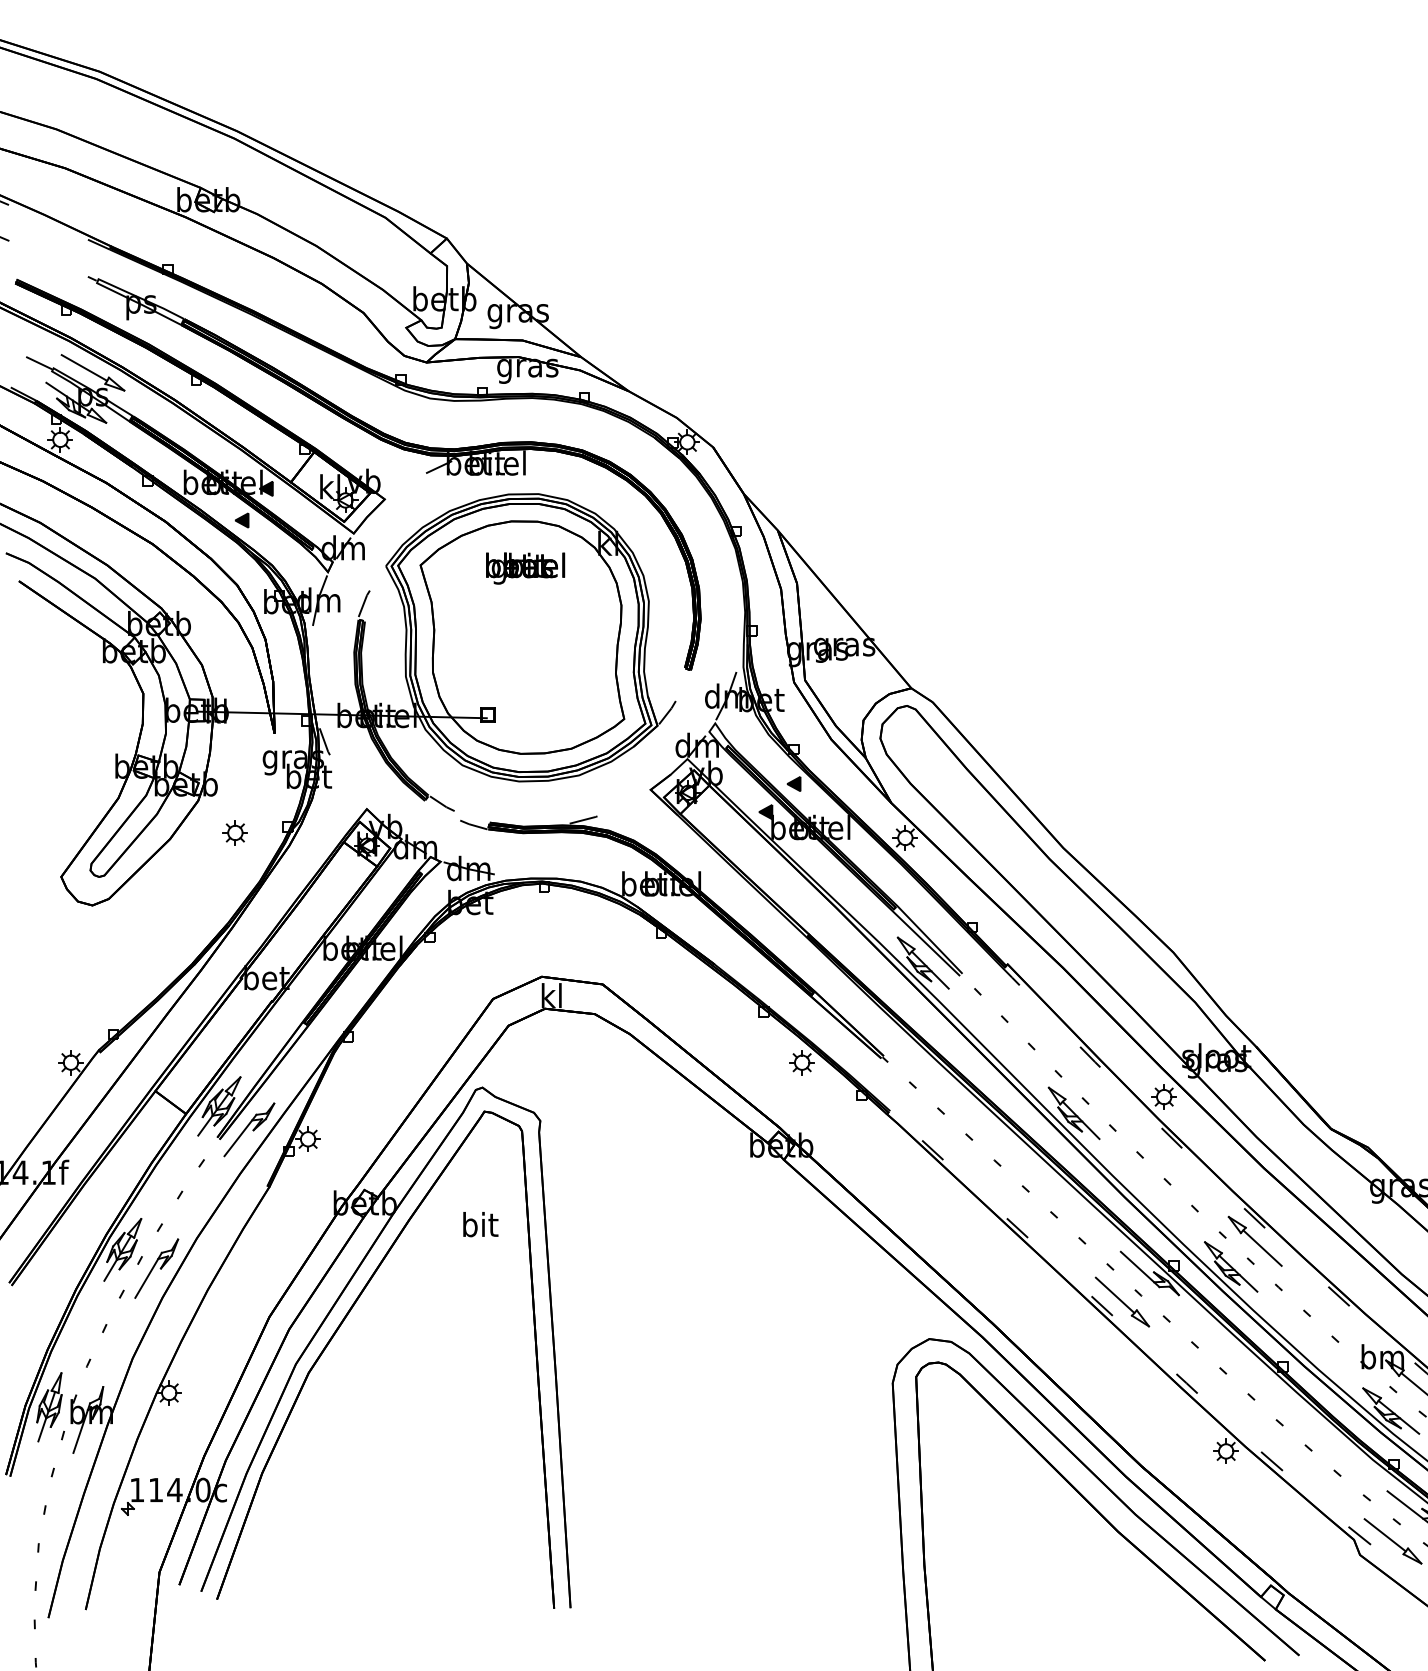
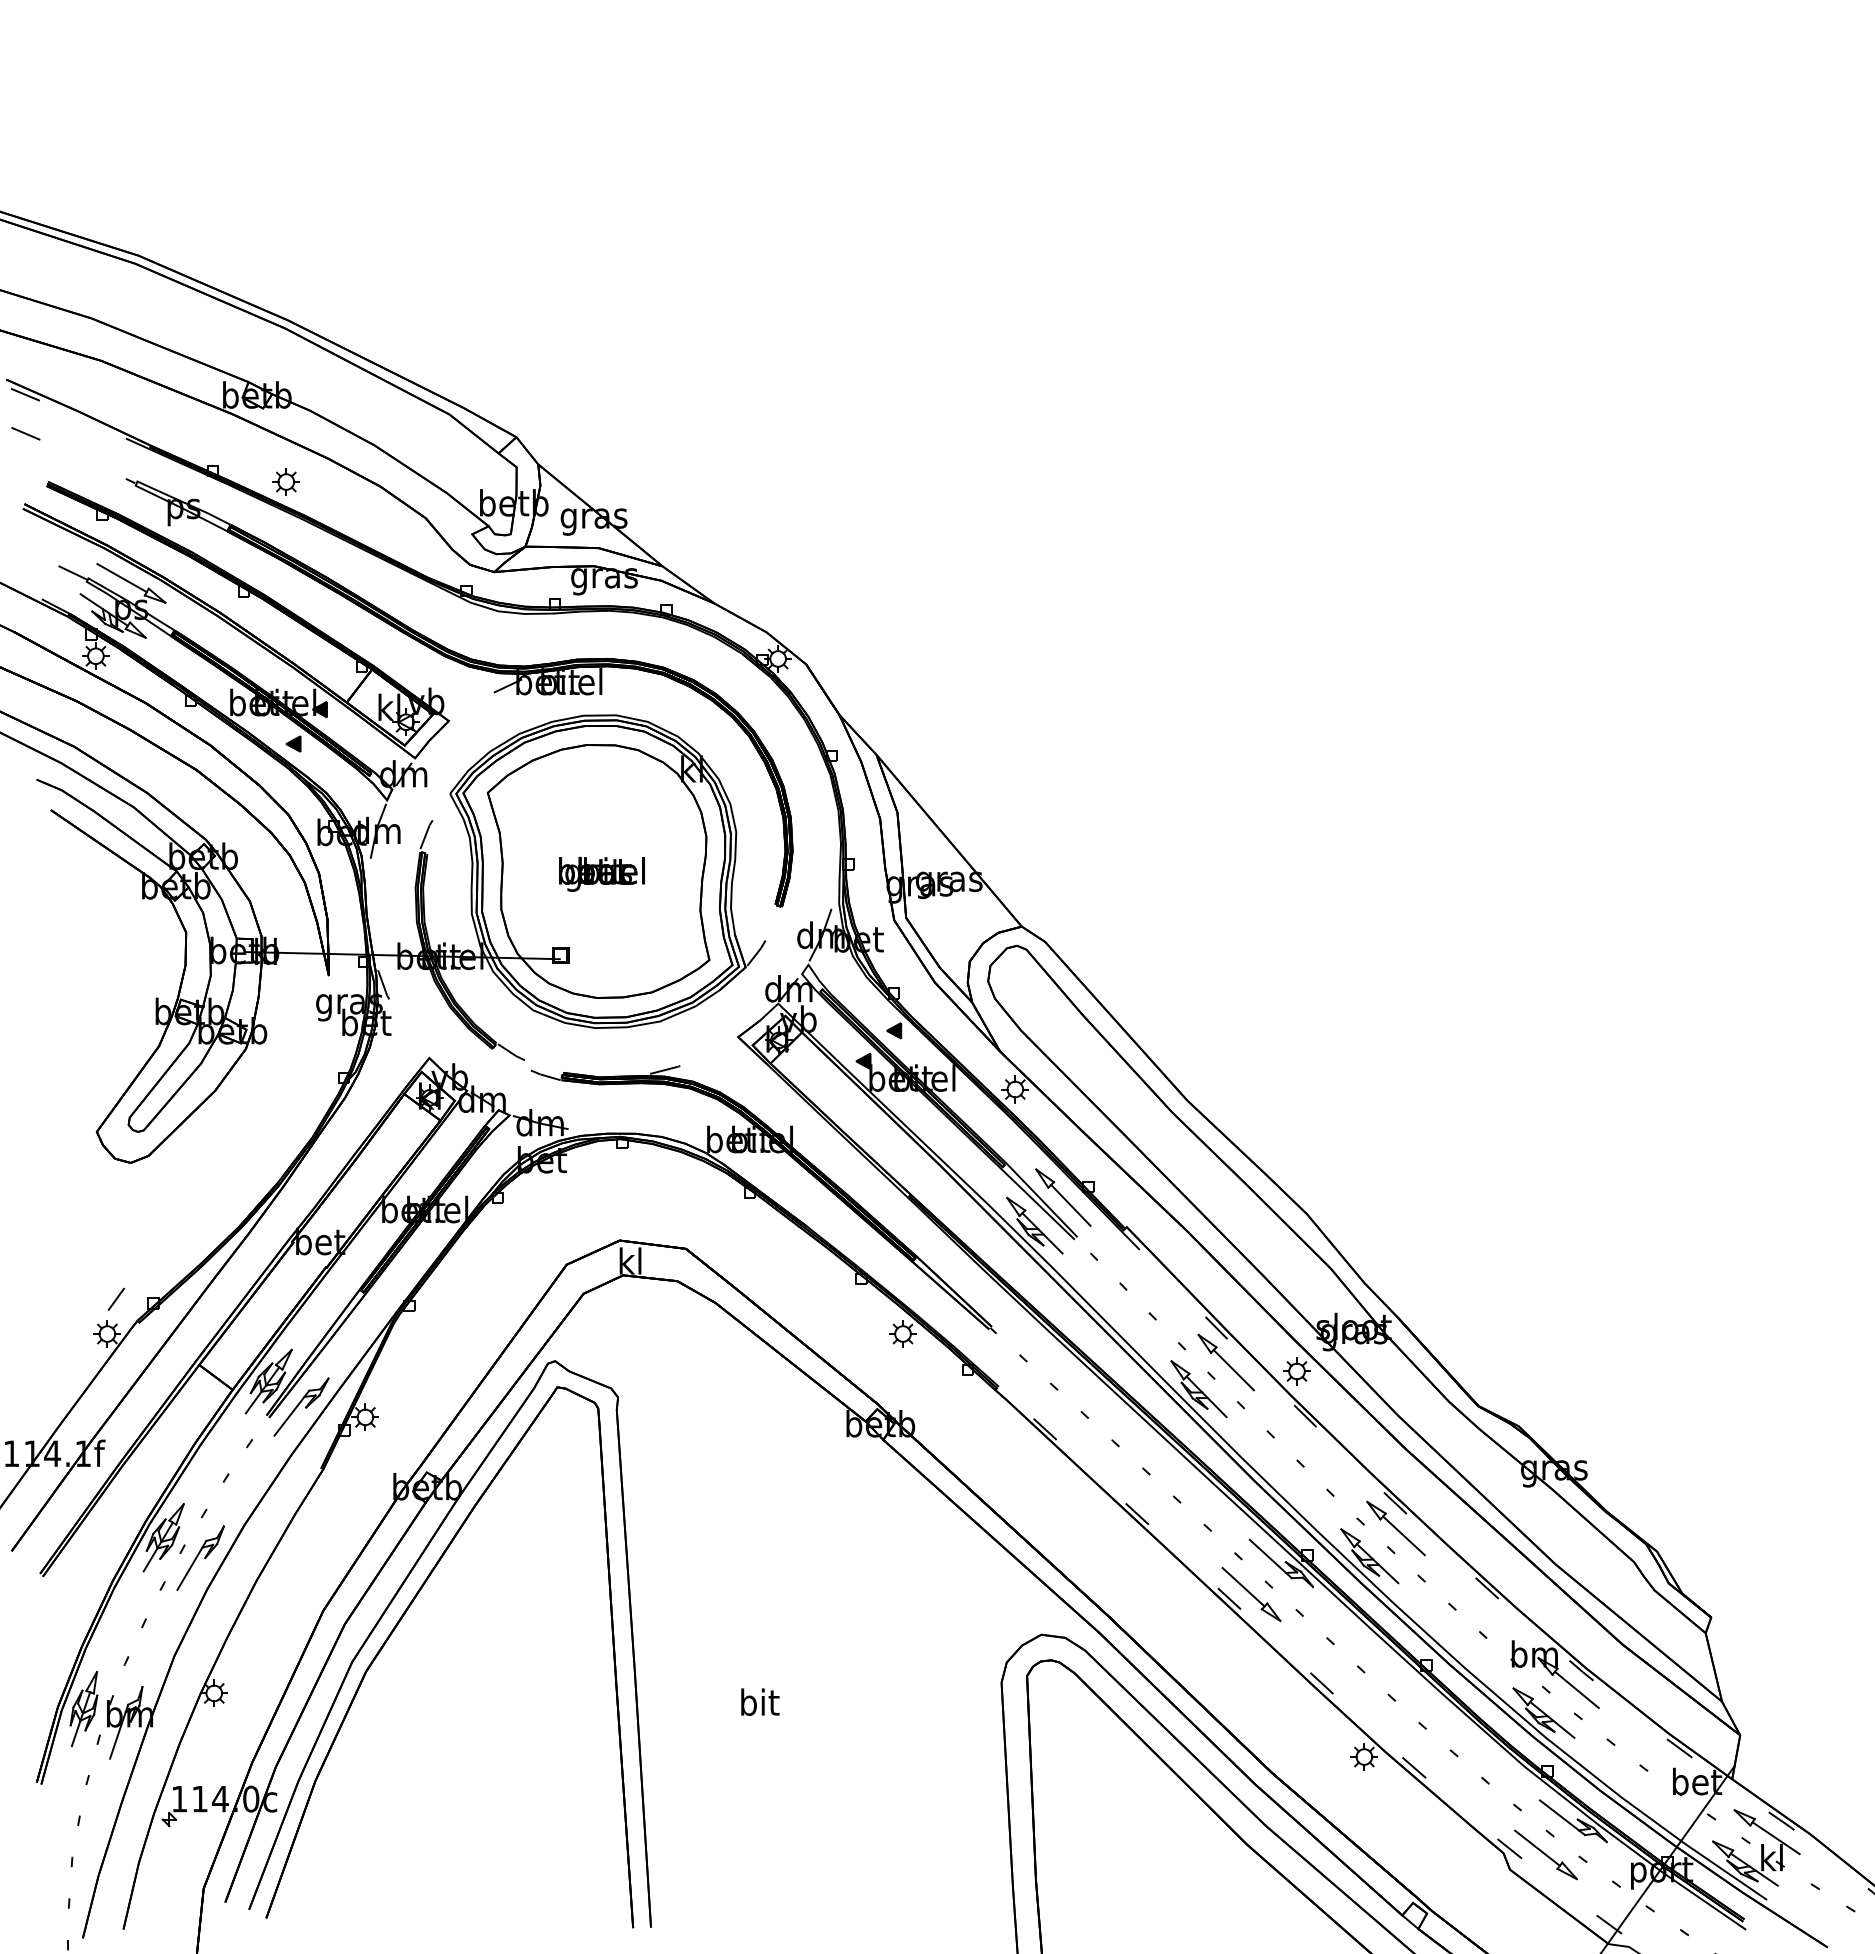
text: (525, 567) -> (601, 873), moved
part: (234, 832) -> (285, 481), moved
part: (949, 937) -> (1063, 1197), added
line: (78, 1030) -> (115, 1298), added
part: (1098, 1088) -> (1225, 1362), added
text: (480, 1223) -> (760, 1701), moved

